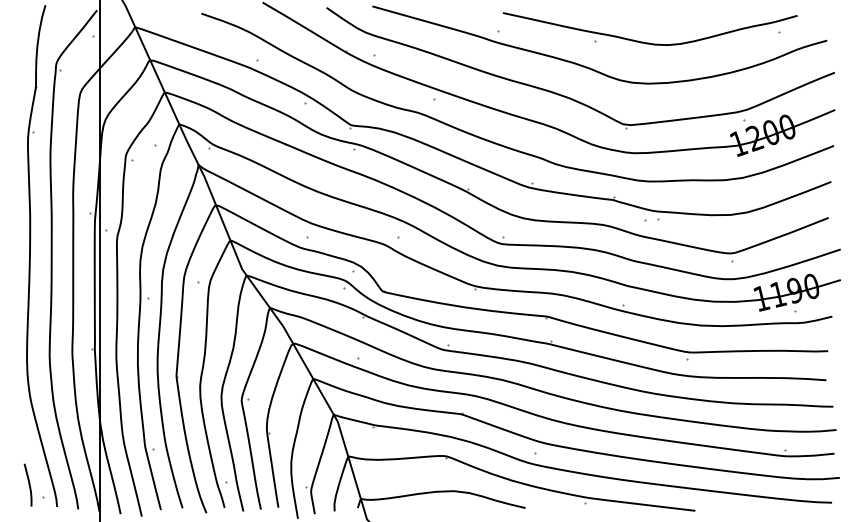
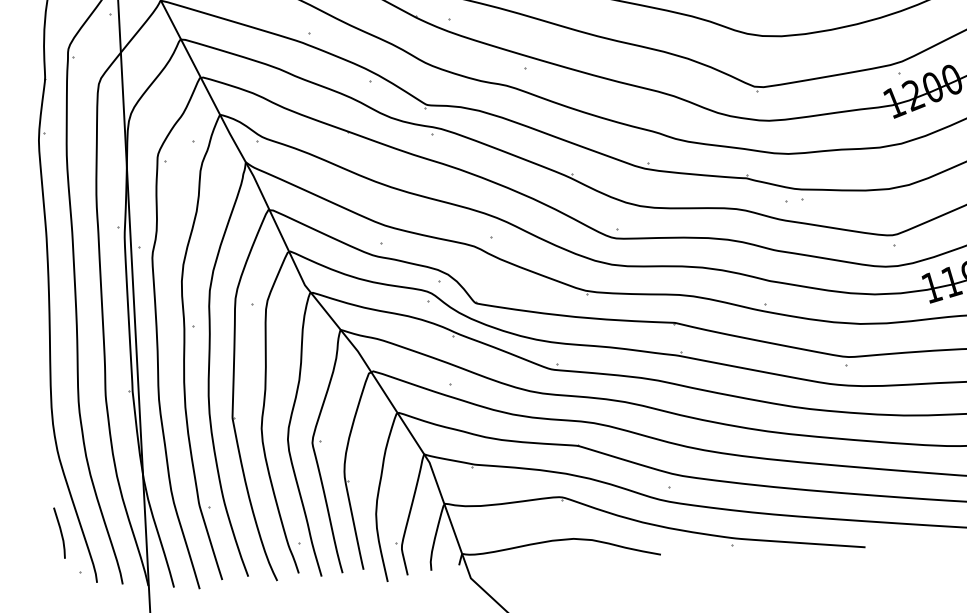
line: (28, 484) -> (59, 532), moved

